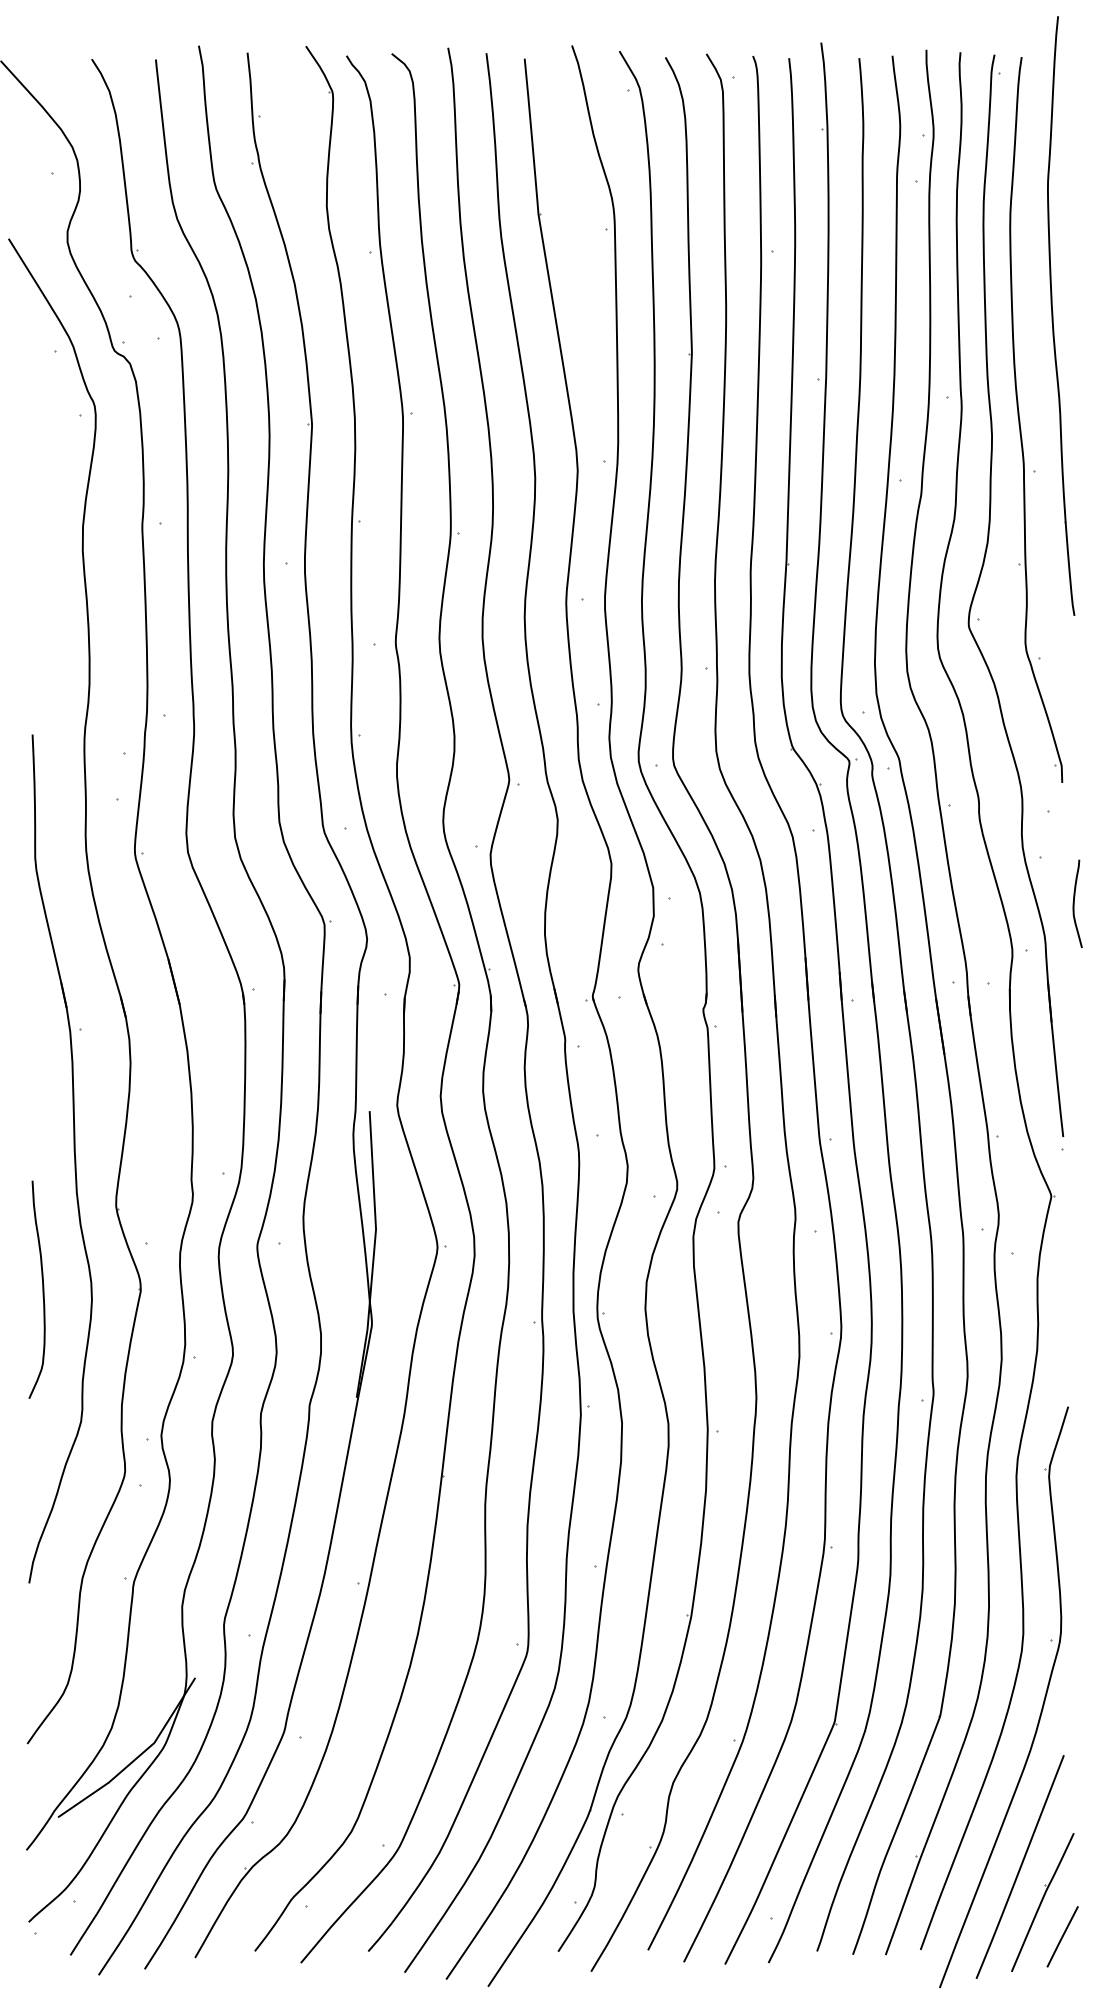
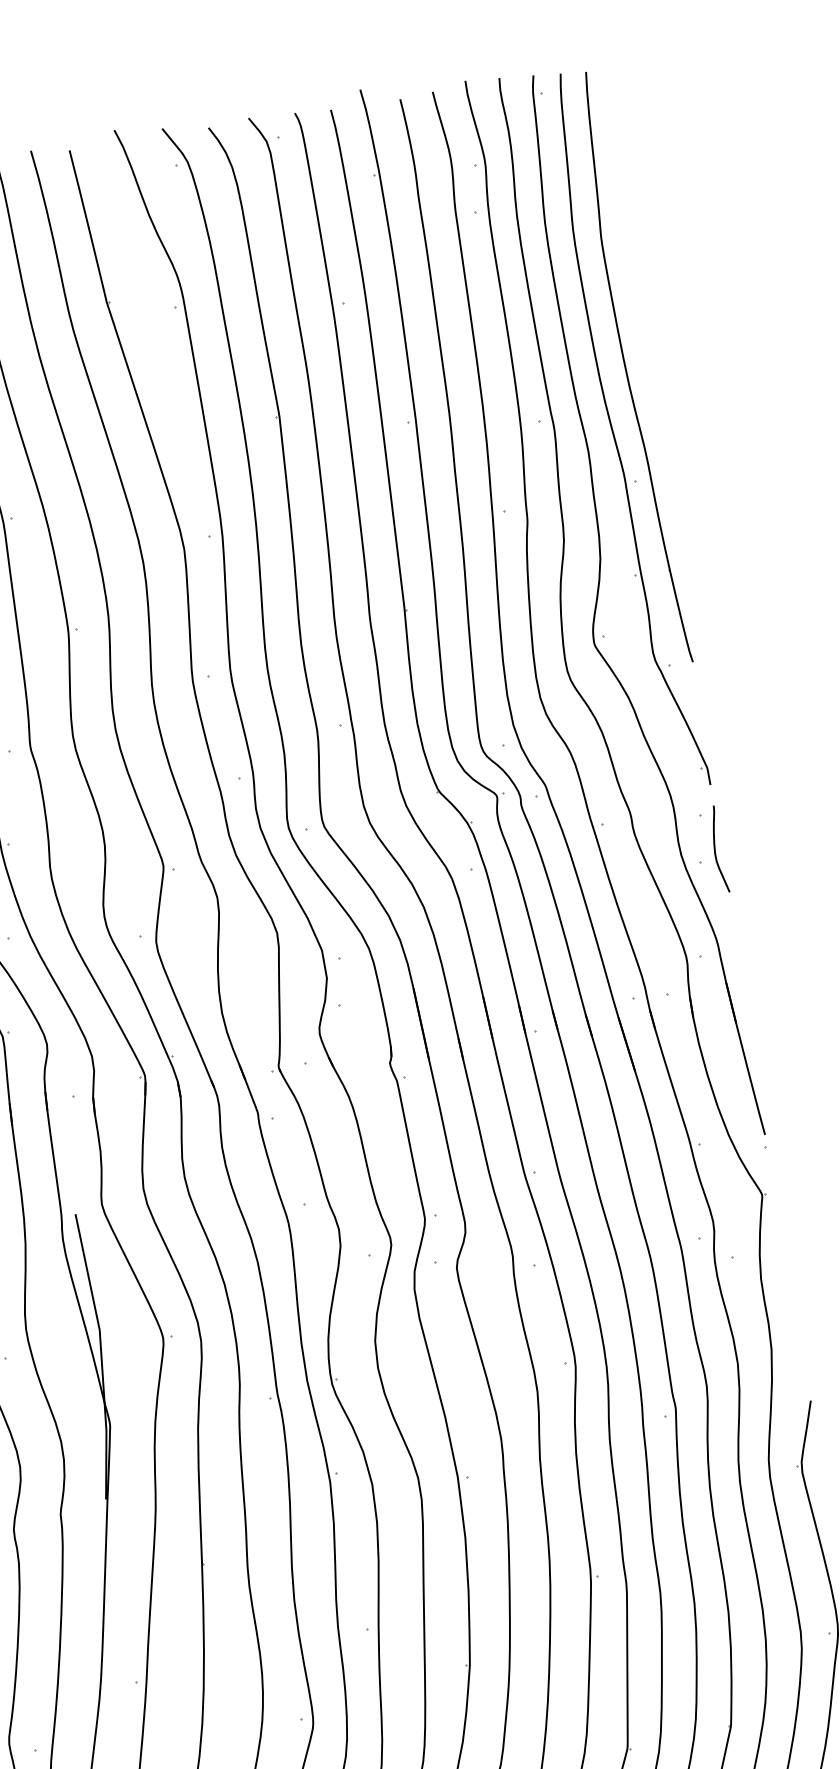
part: (1053, 315) -> (626, 368), moved
curve: (1074, 903) -> (715, 849), moved

